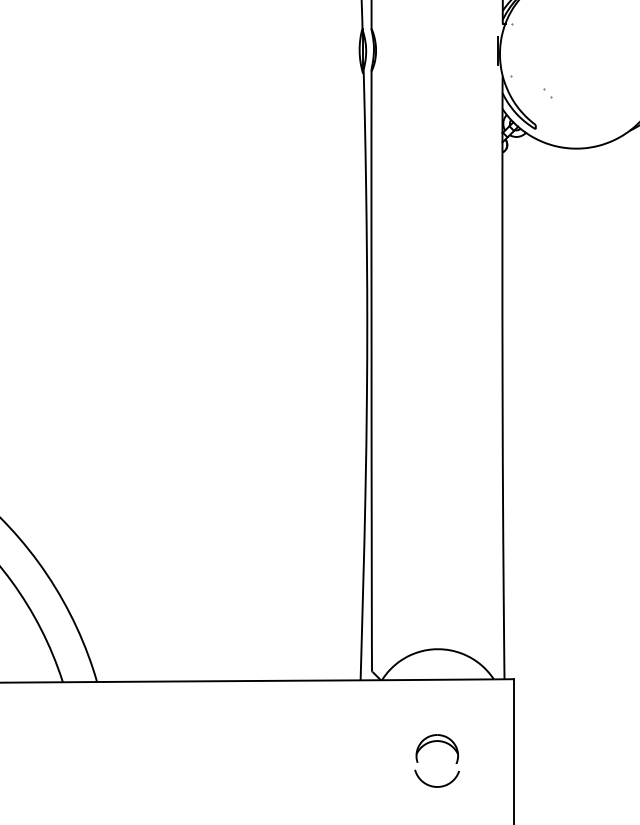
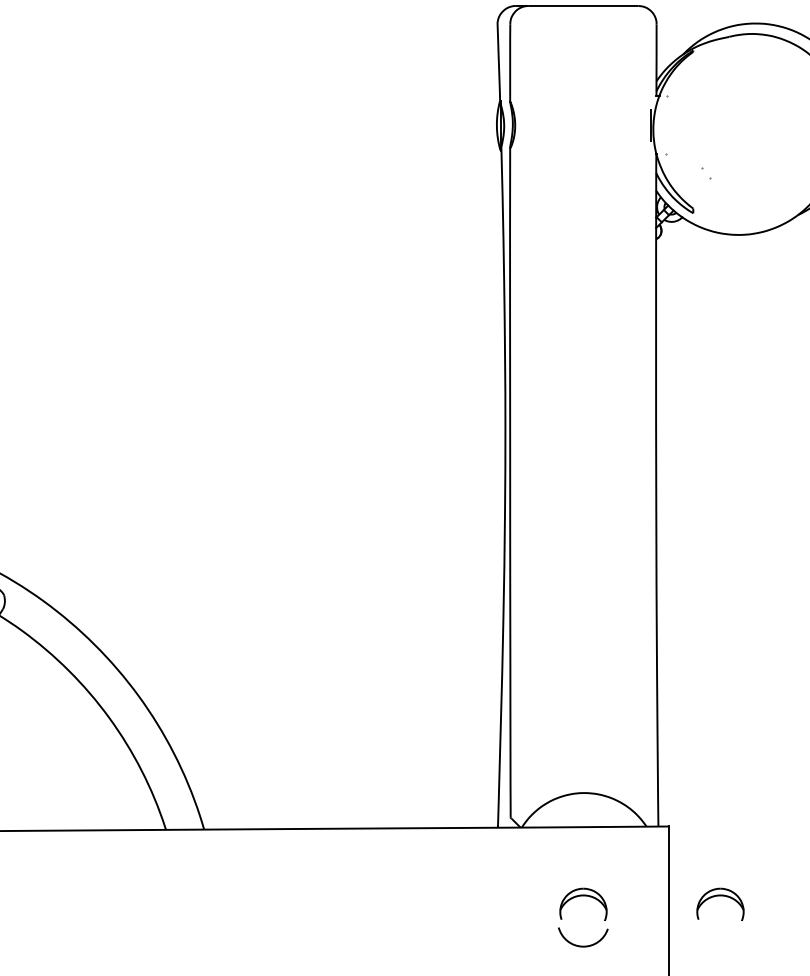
part: (560, 742) -> (720, 896), added

